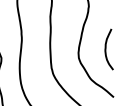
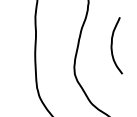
curve: (106, 49) -> (113, 45), moved

